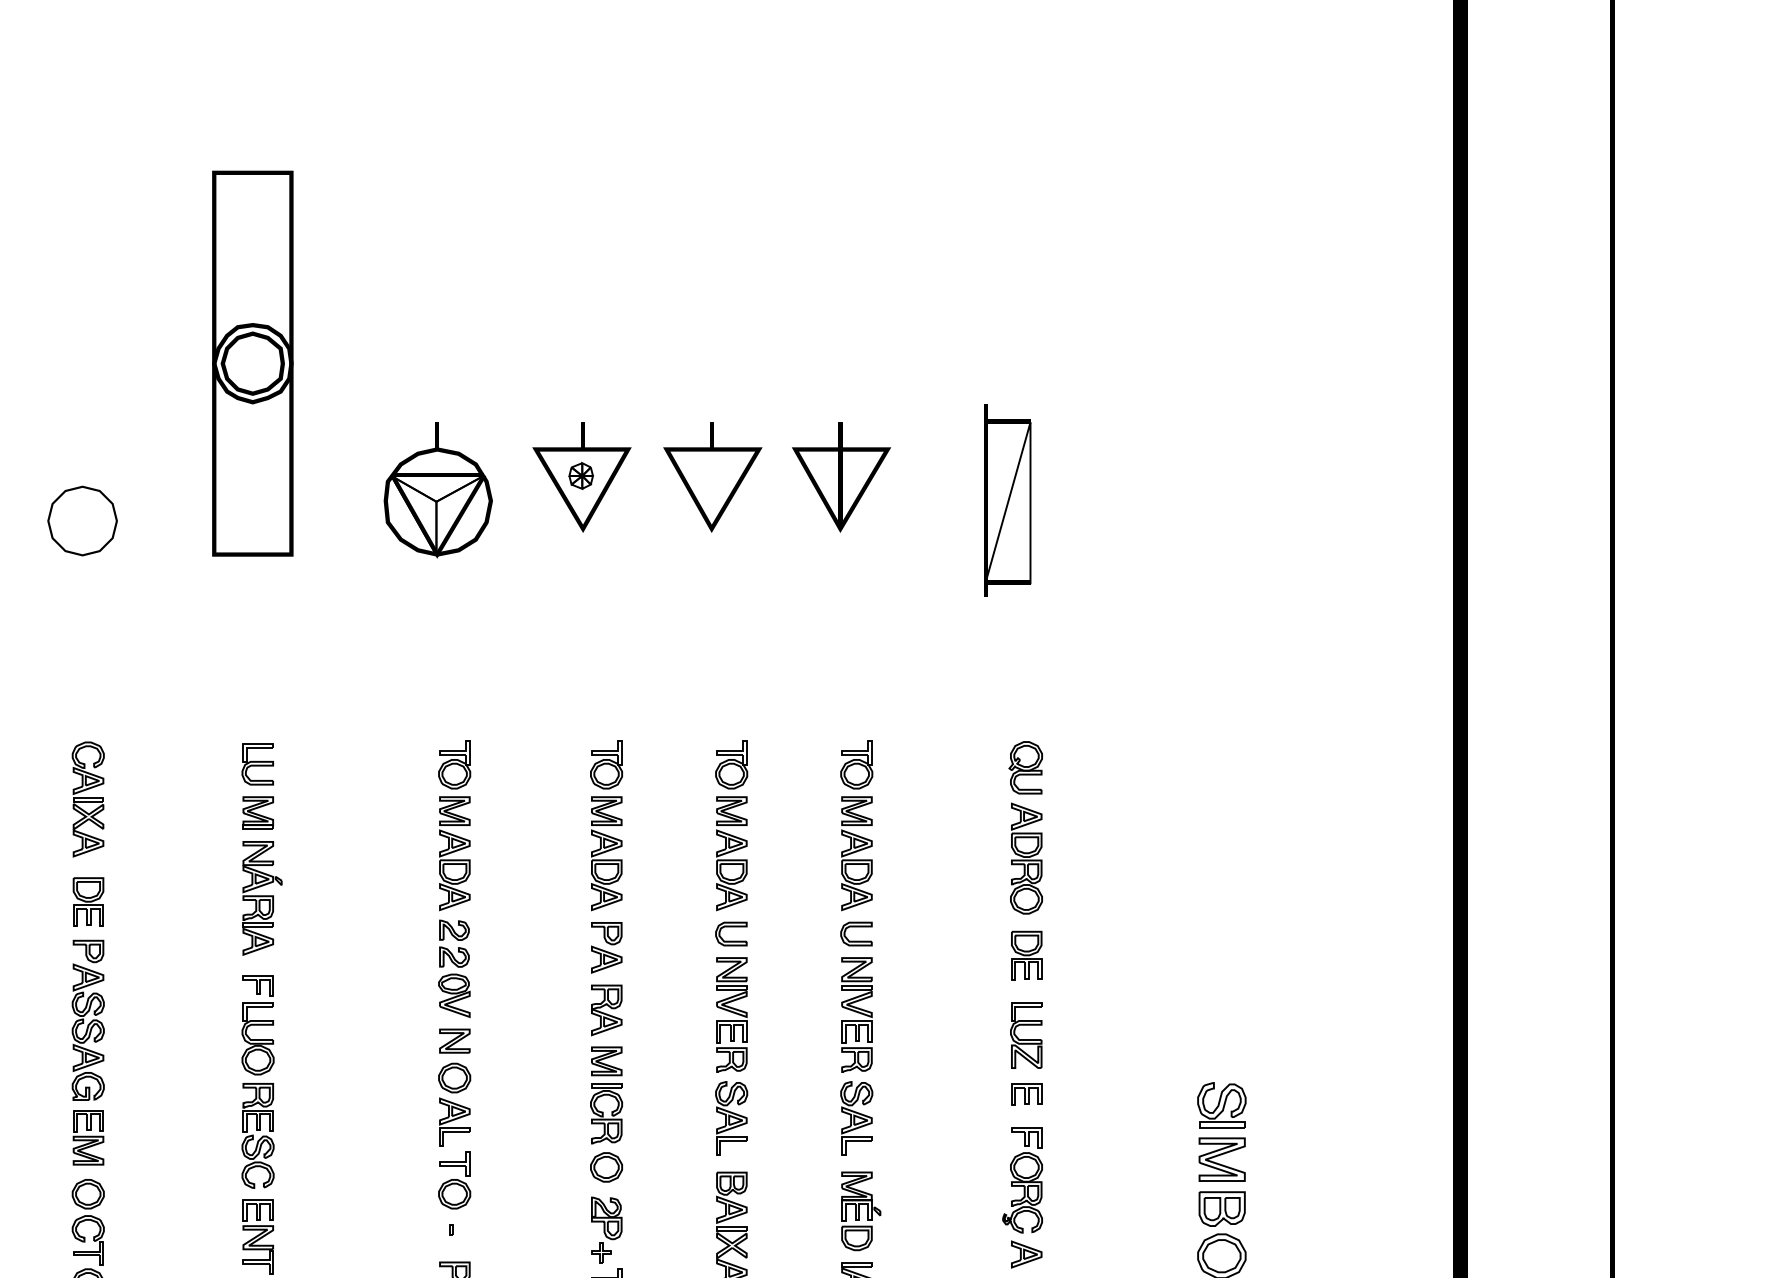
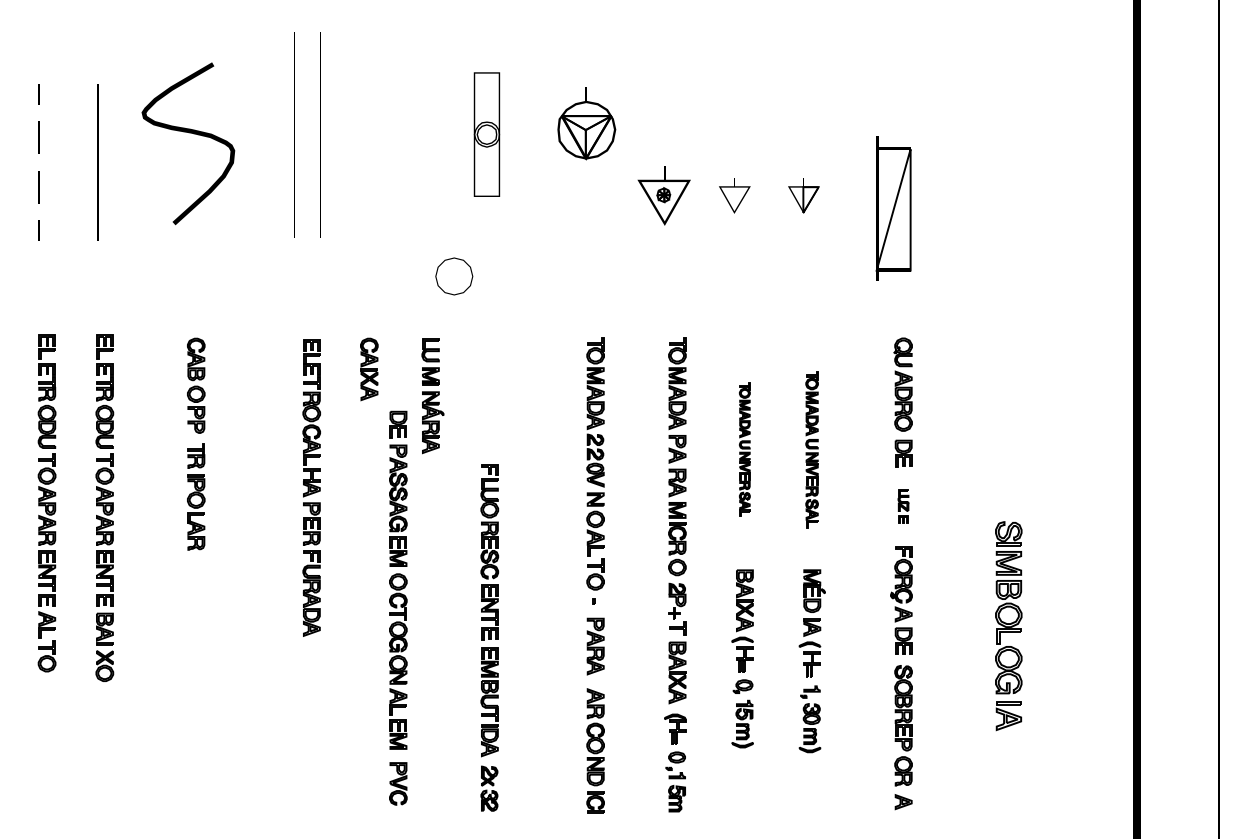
part: (251, 363) -> (486, 134), size x0.6
part: (712, 476) -> (734, 195), size x0.6
part: (840, 476) -> (803, 195), size x0.6
part: (437, 489) -> (586, 123), moved
part: (1007, 500) -> (893, 208), size x1.4
part: (83, 521) -> (454, 276), moved
part: (88, 799) -> (369, 369), moved
part: (261, 849) -> (432, 396), moved
part: (731, 948) -> (744, 449), size x0.6
part: (855, 948) -> (811, 449), size x0.7
part: (1026, 1054) -> (903, 506), size x0.6

